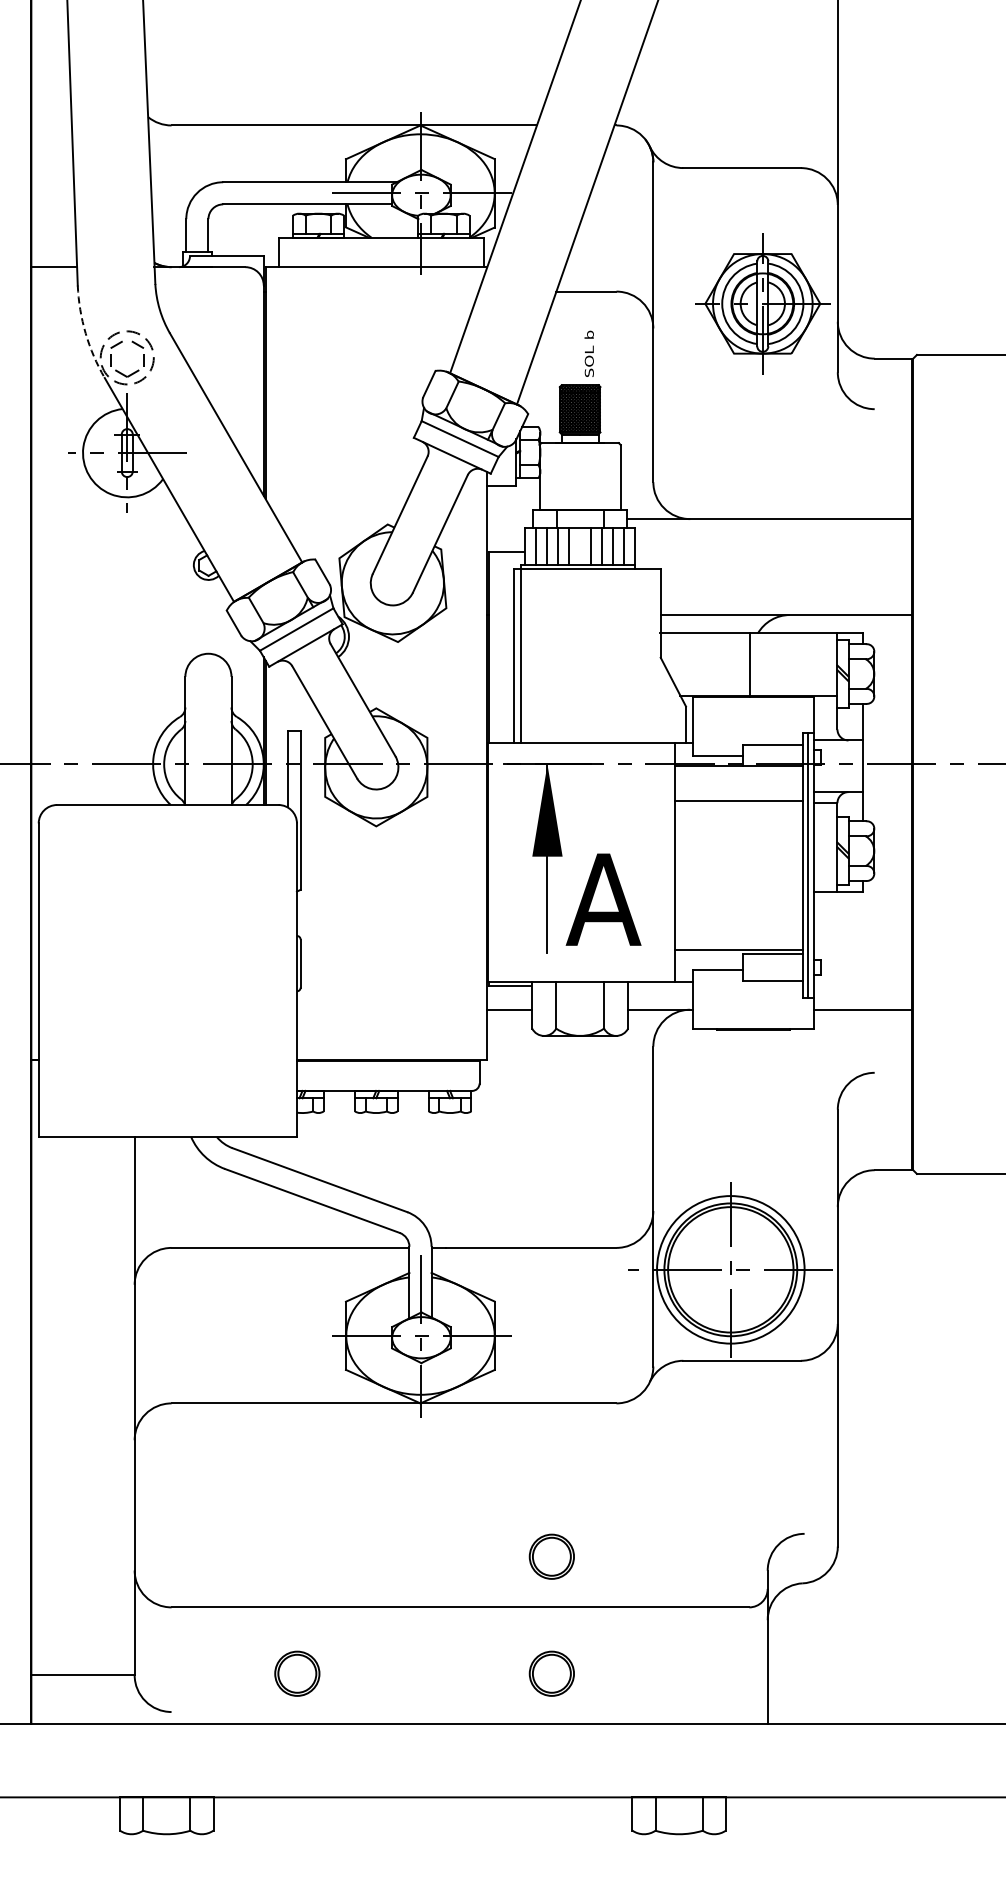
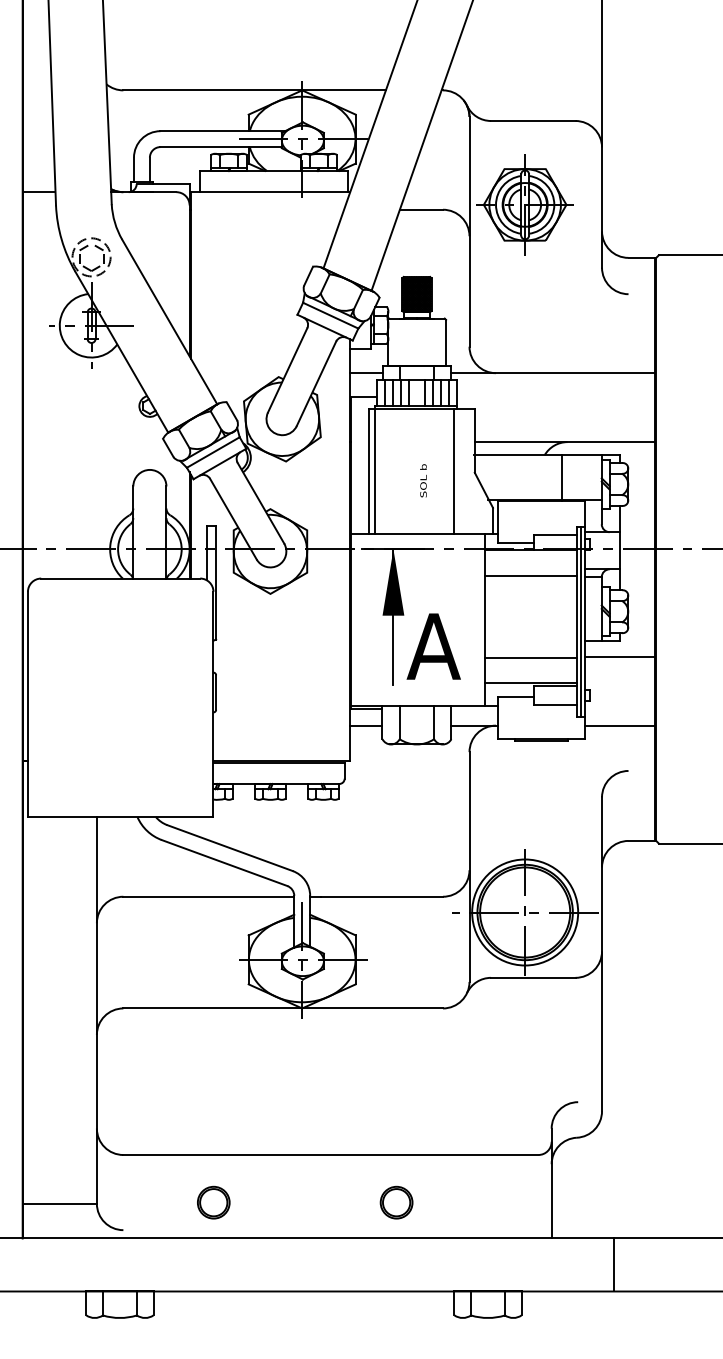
part: (762, 303) -> (524, 204), moved
arc: (85, 333) -> (61, 239), dashed -> solid
text: (588, 353) -> (422, 480), moved
line: (509, 519) -> (366, 373), added
line: (631, 655) -> (453, 471), added
line: (750, 664) -> (562, 477), moved
line: (862, 913) -> (619, 656), added
line: (738, 915) -> (530, 657), added
part: (551, 1556) -> (396, 1118), removed
line: (854, 1760) -> (614, 1264), added

